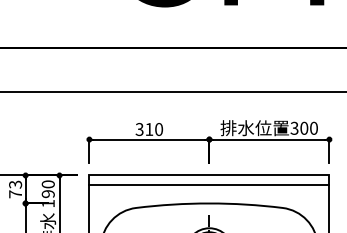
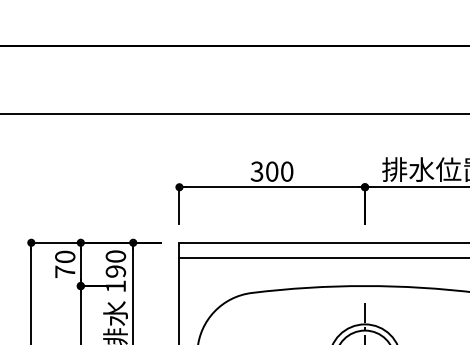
text: (149, 129) -> (272, 171), 310 -> 300
text: (15, 184) -> (65, 256), 73 -> 70

